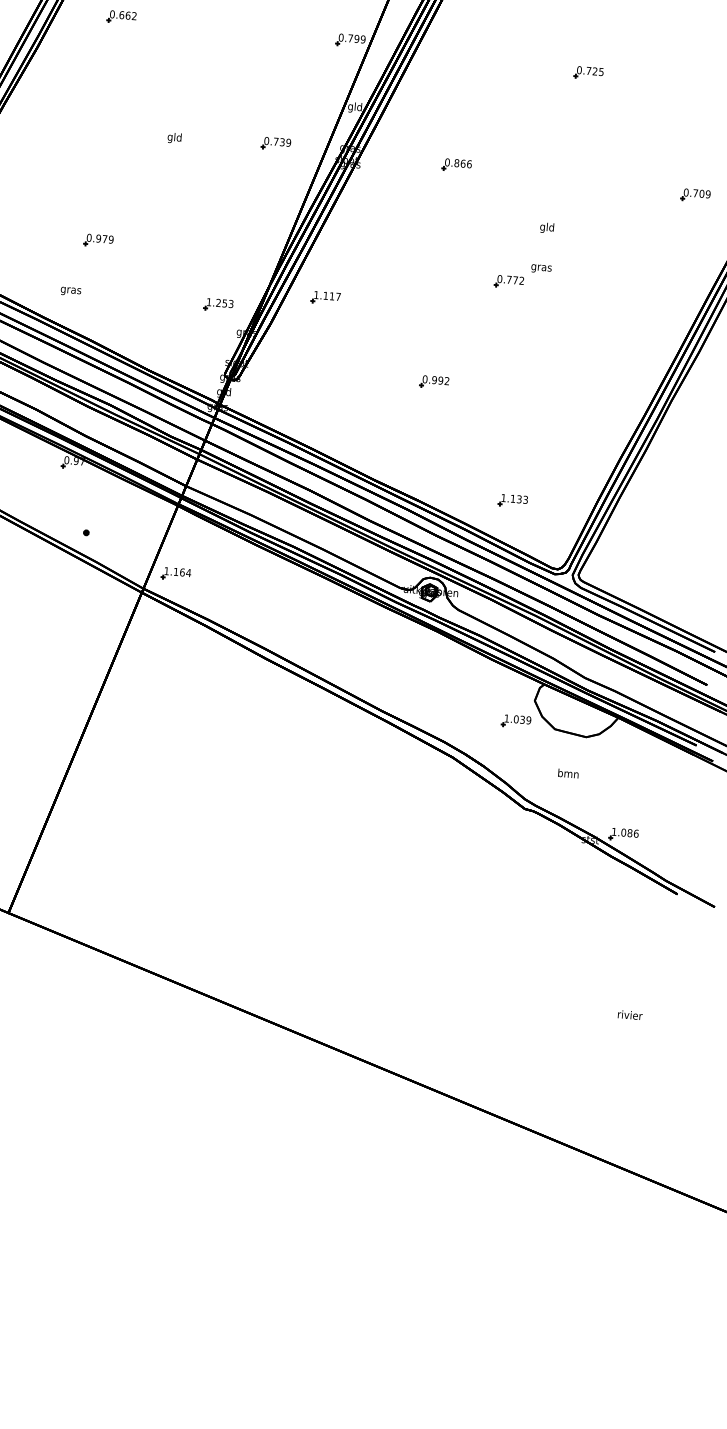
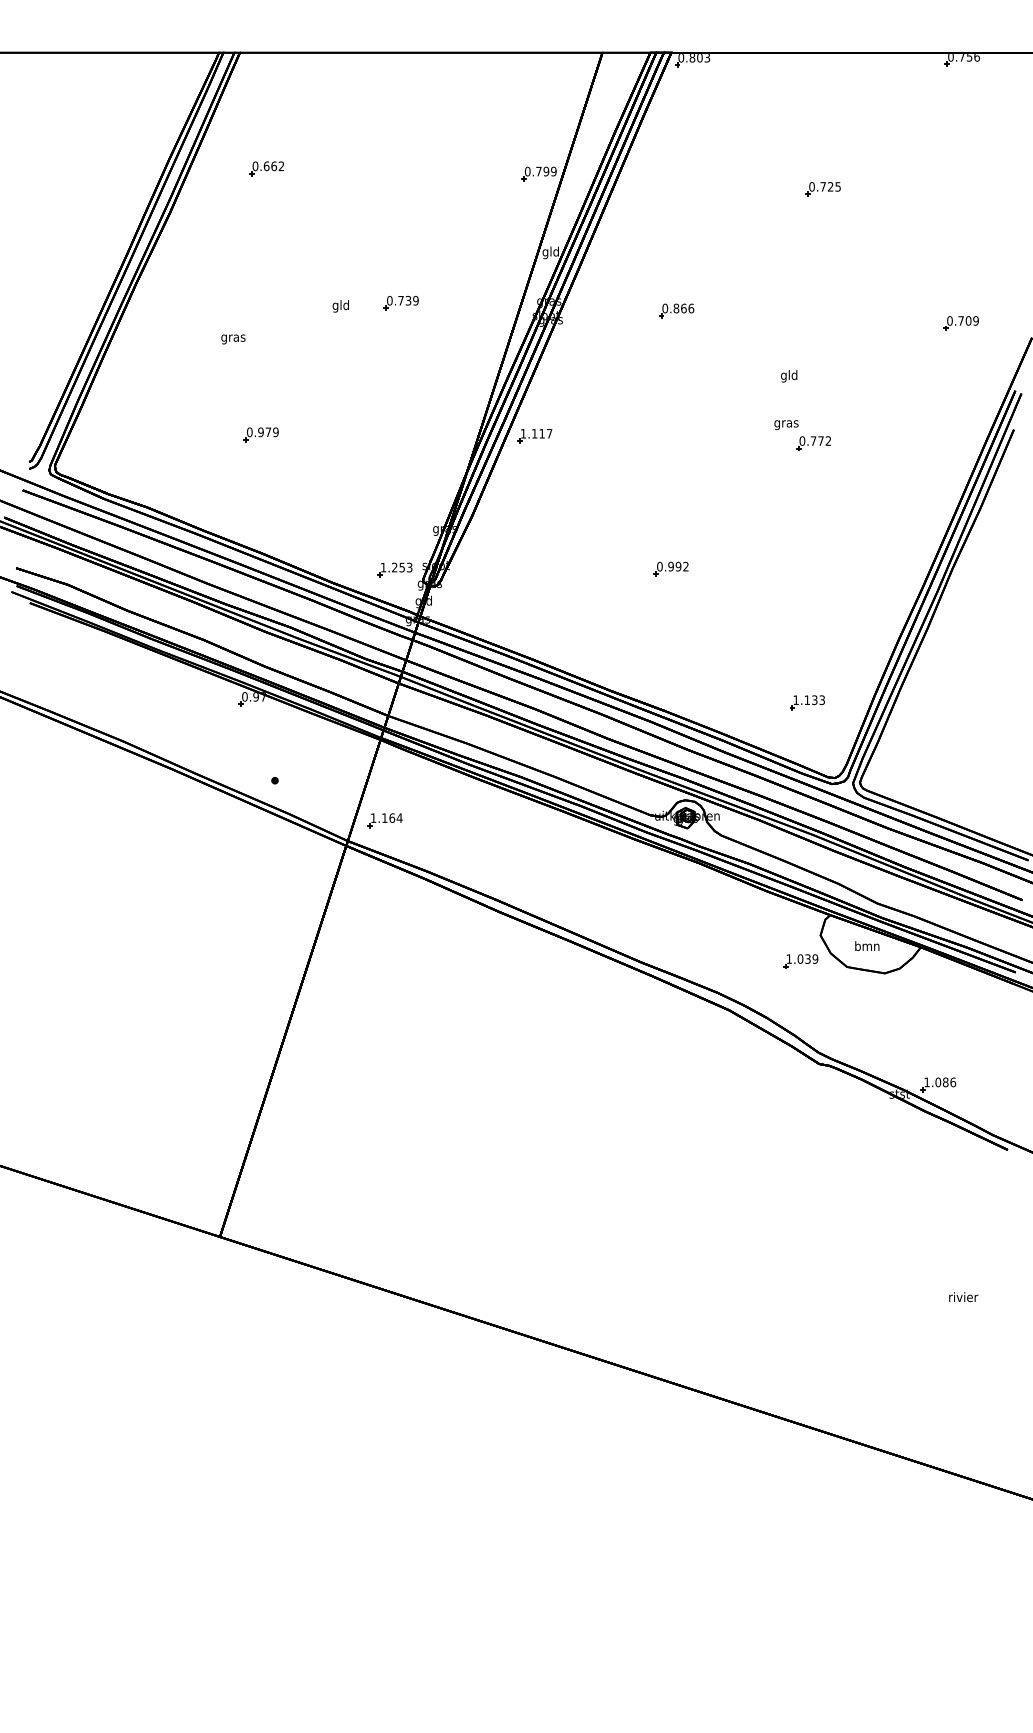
part: (275, 144) -> (400, 303), moved
part: (509, 281) -> (813, 443), moved
text: (71, 291) -> (233, 339), moved
part: (325, 298) -> (534, 436), moved
part: (218, 304) -> (394, 569), moved
part: (513, 500) -> (807, 702), moved
text: (568, 774) -> (867, 946), moved

